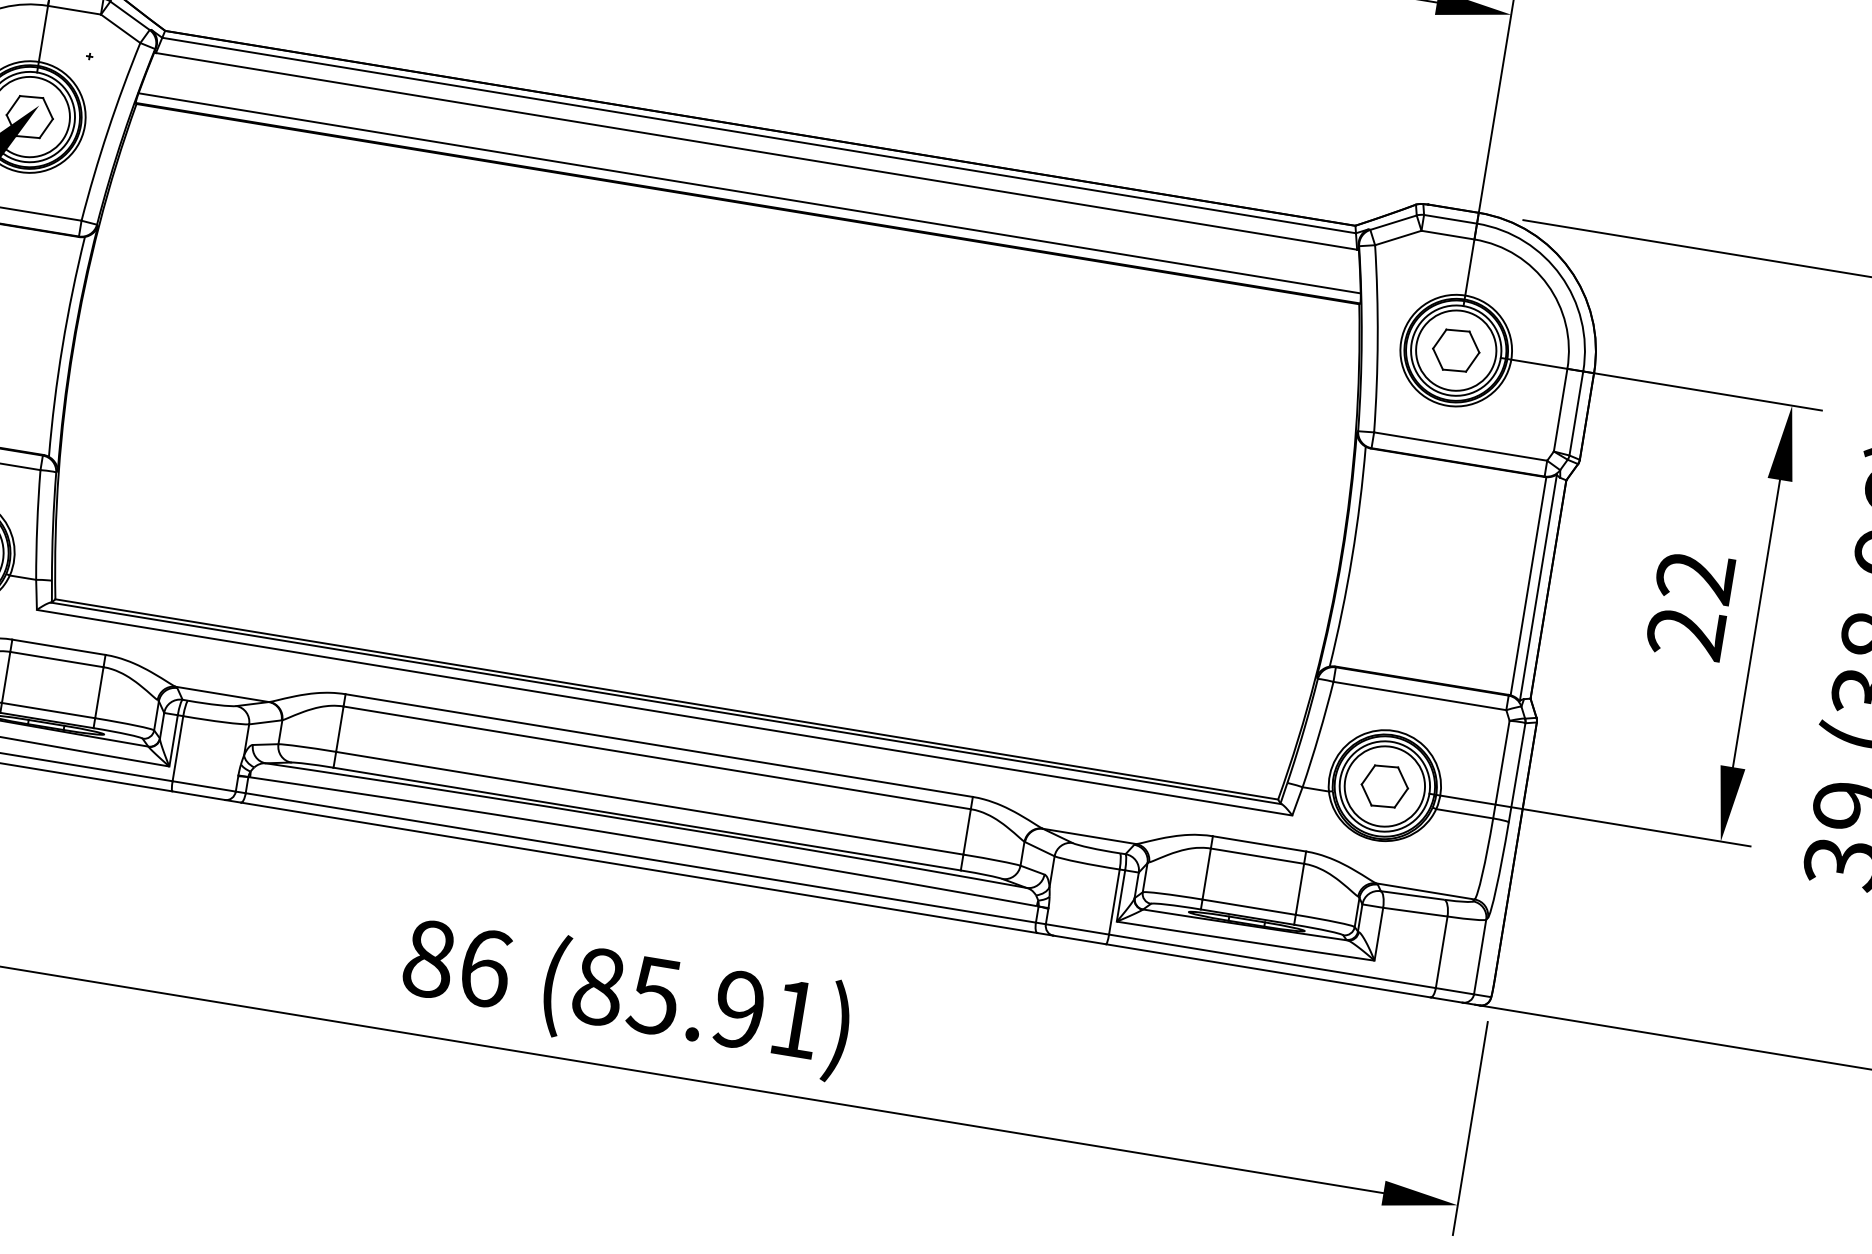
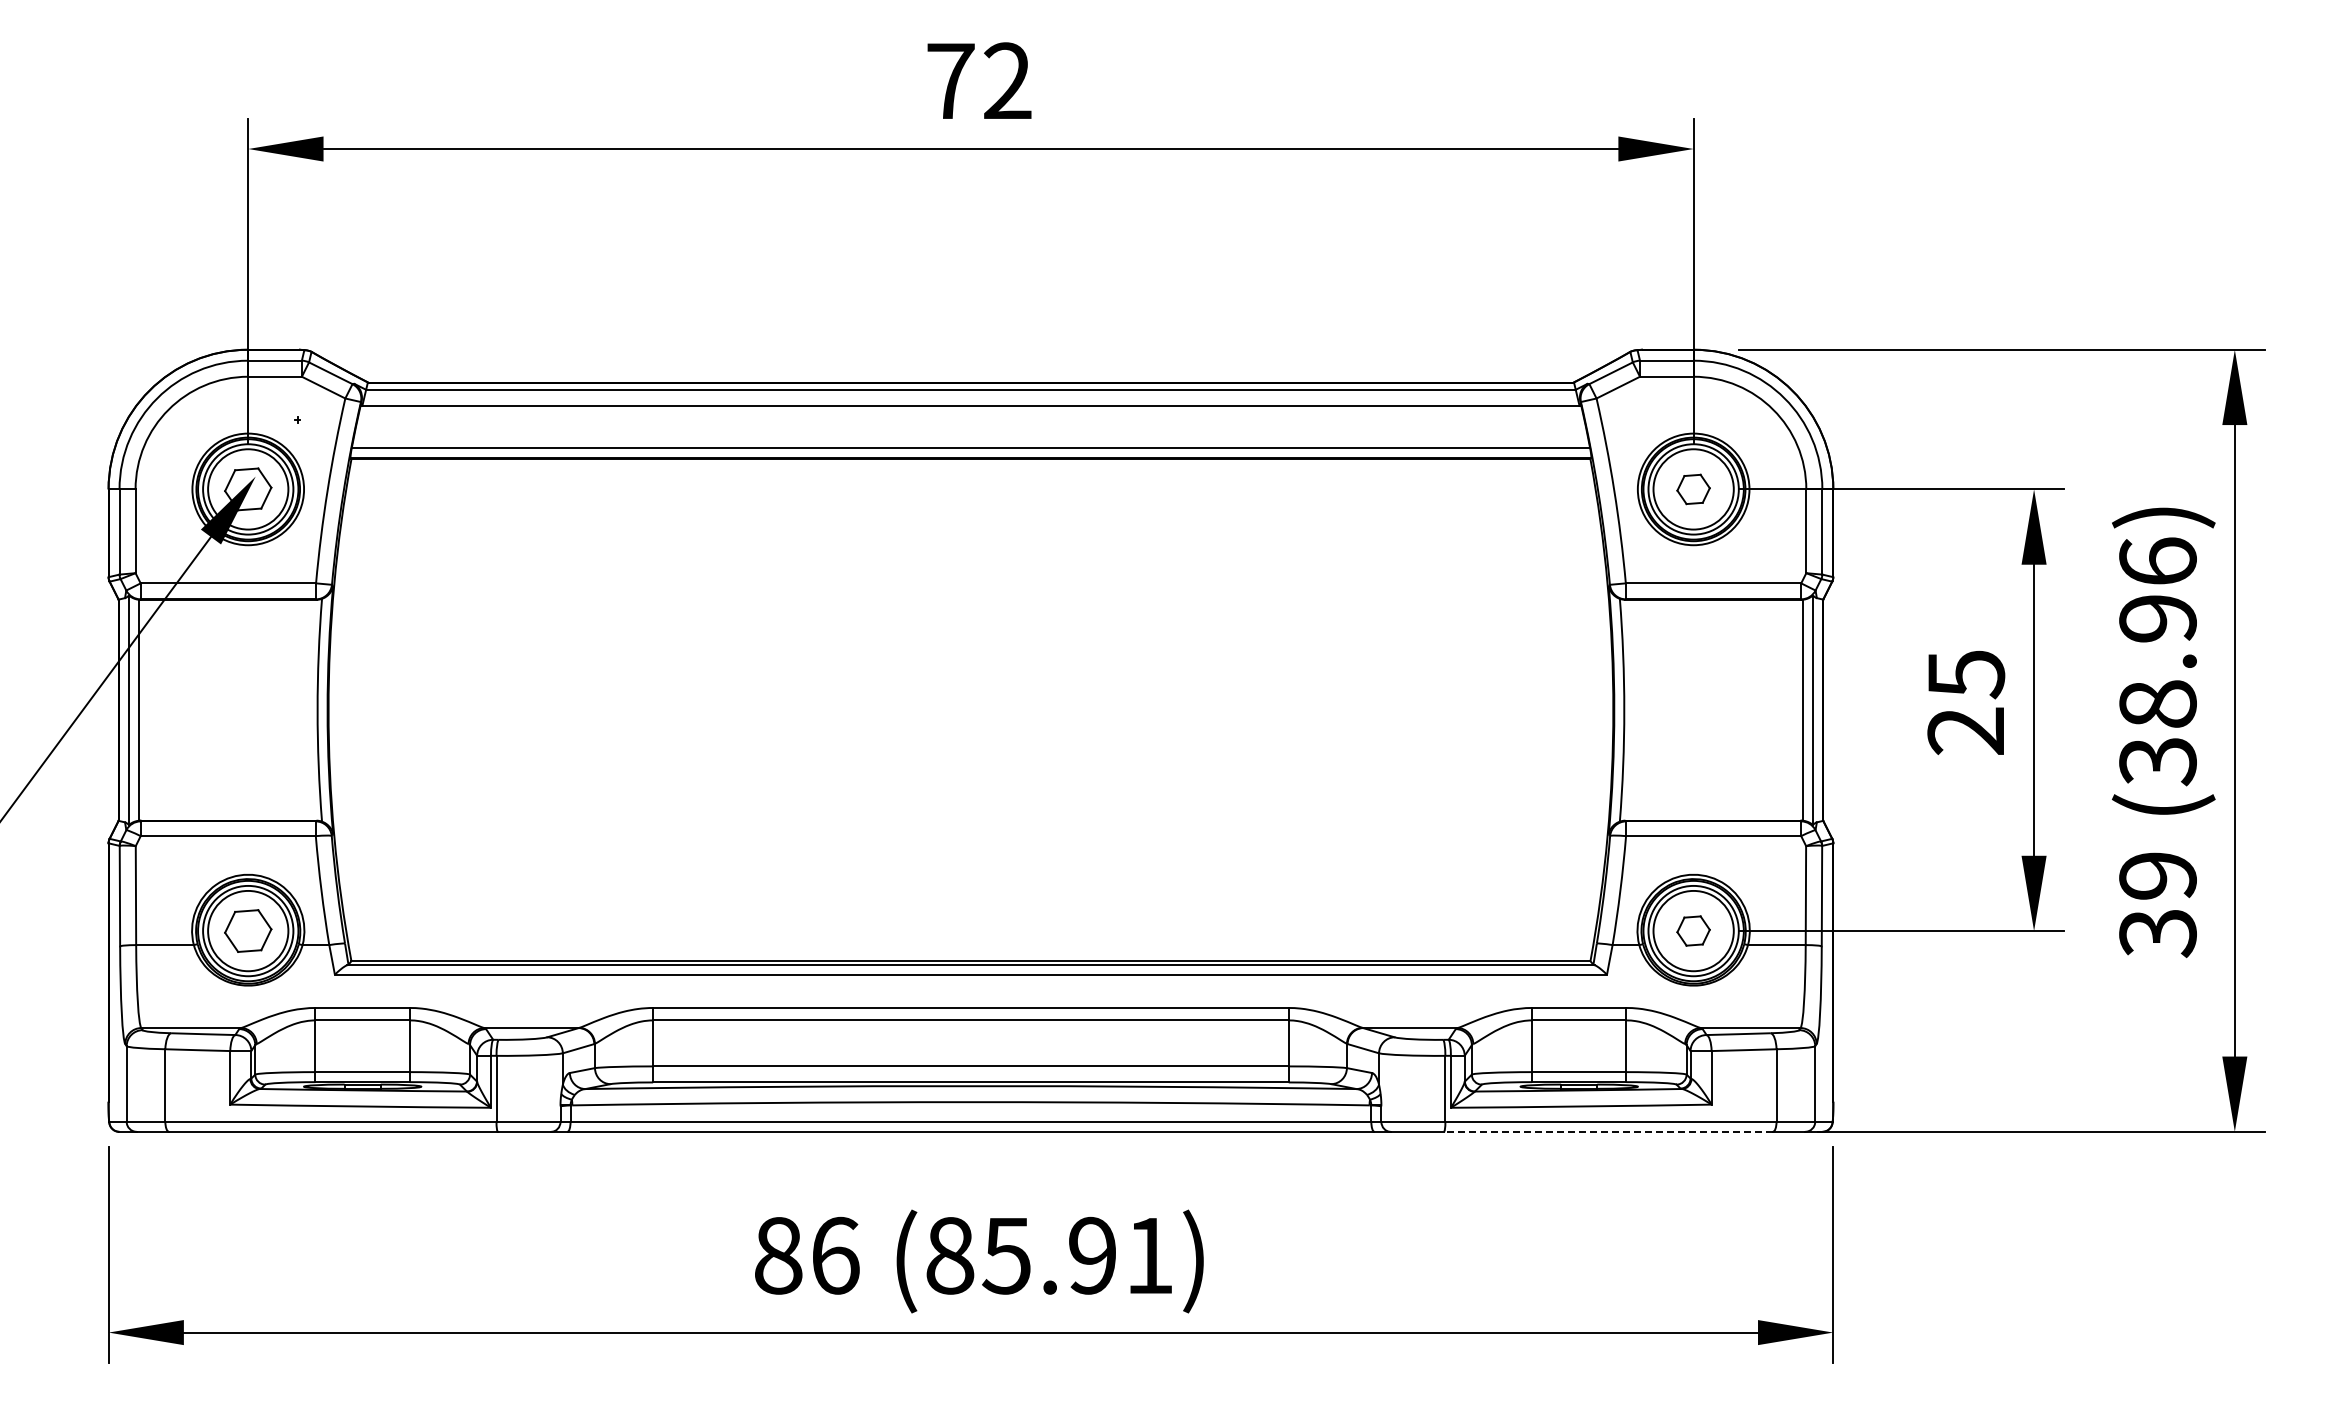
part: (1456, 350) -> (1693, 489), size x0.7
text: (1695, 577) -> (1966, 674), 22 -> 25
part: (1384, 785) -> (1693, 930), size x0.7
line: (1268, 970) -> (1608, 1131), solid -> dashed

